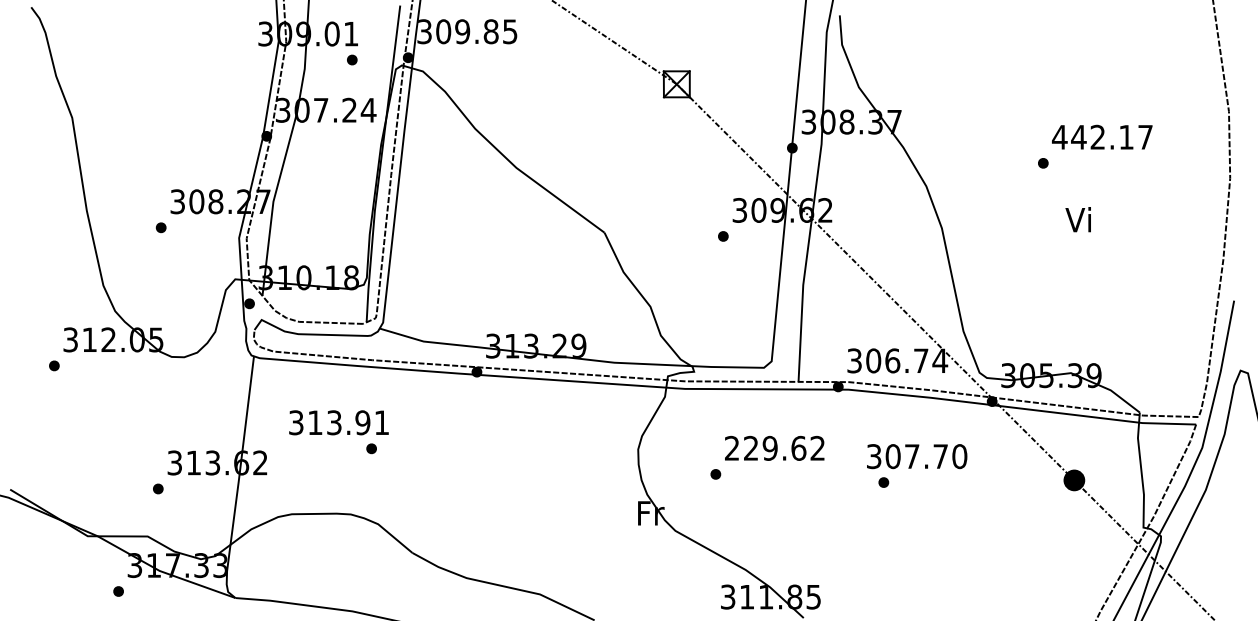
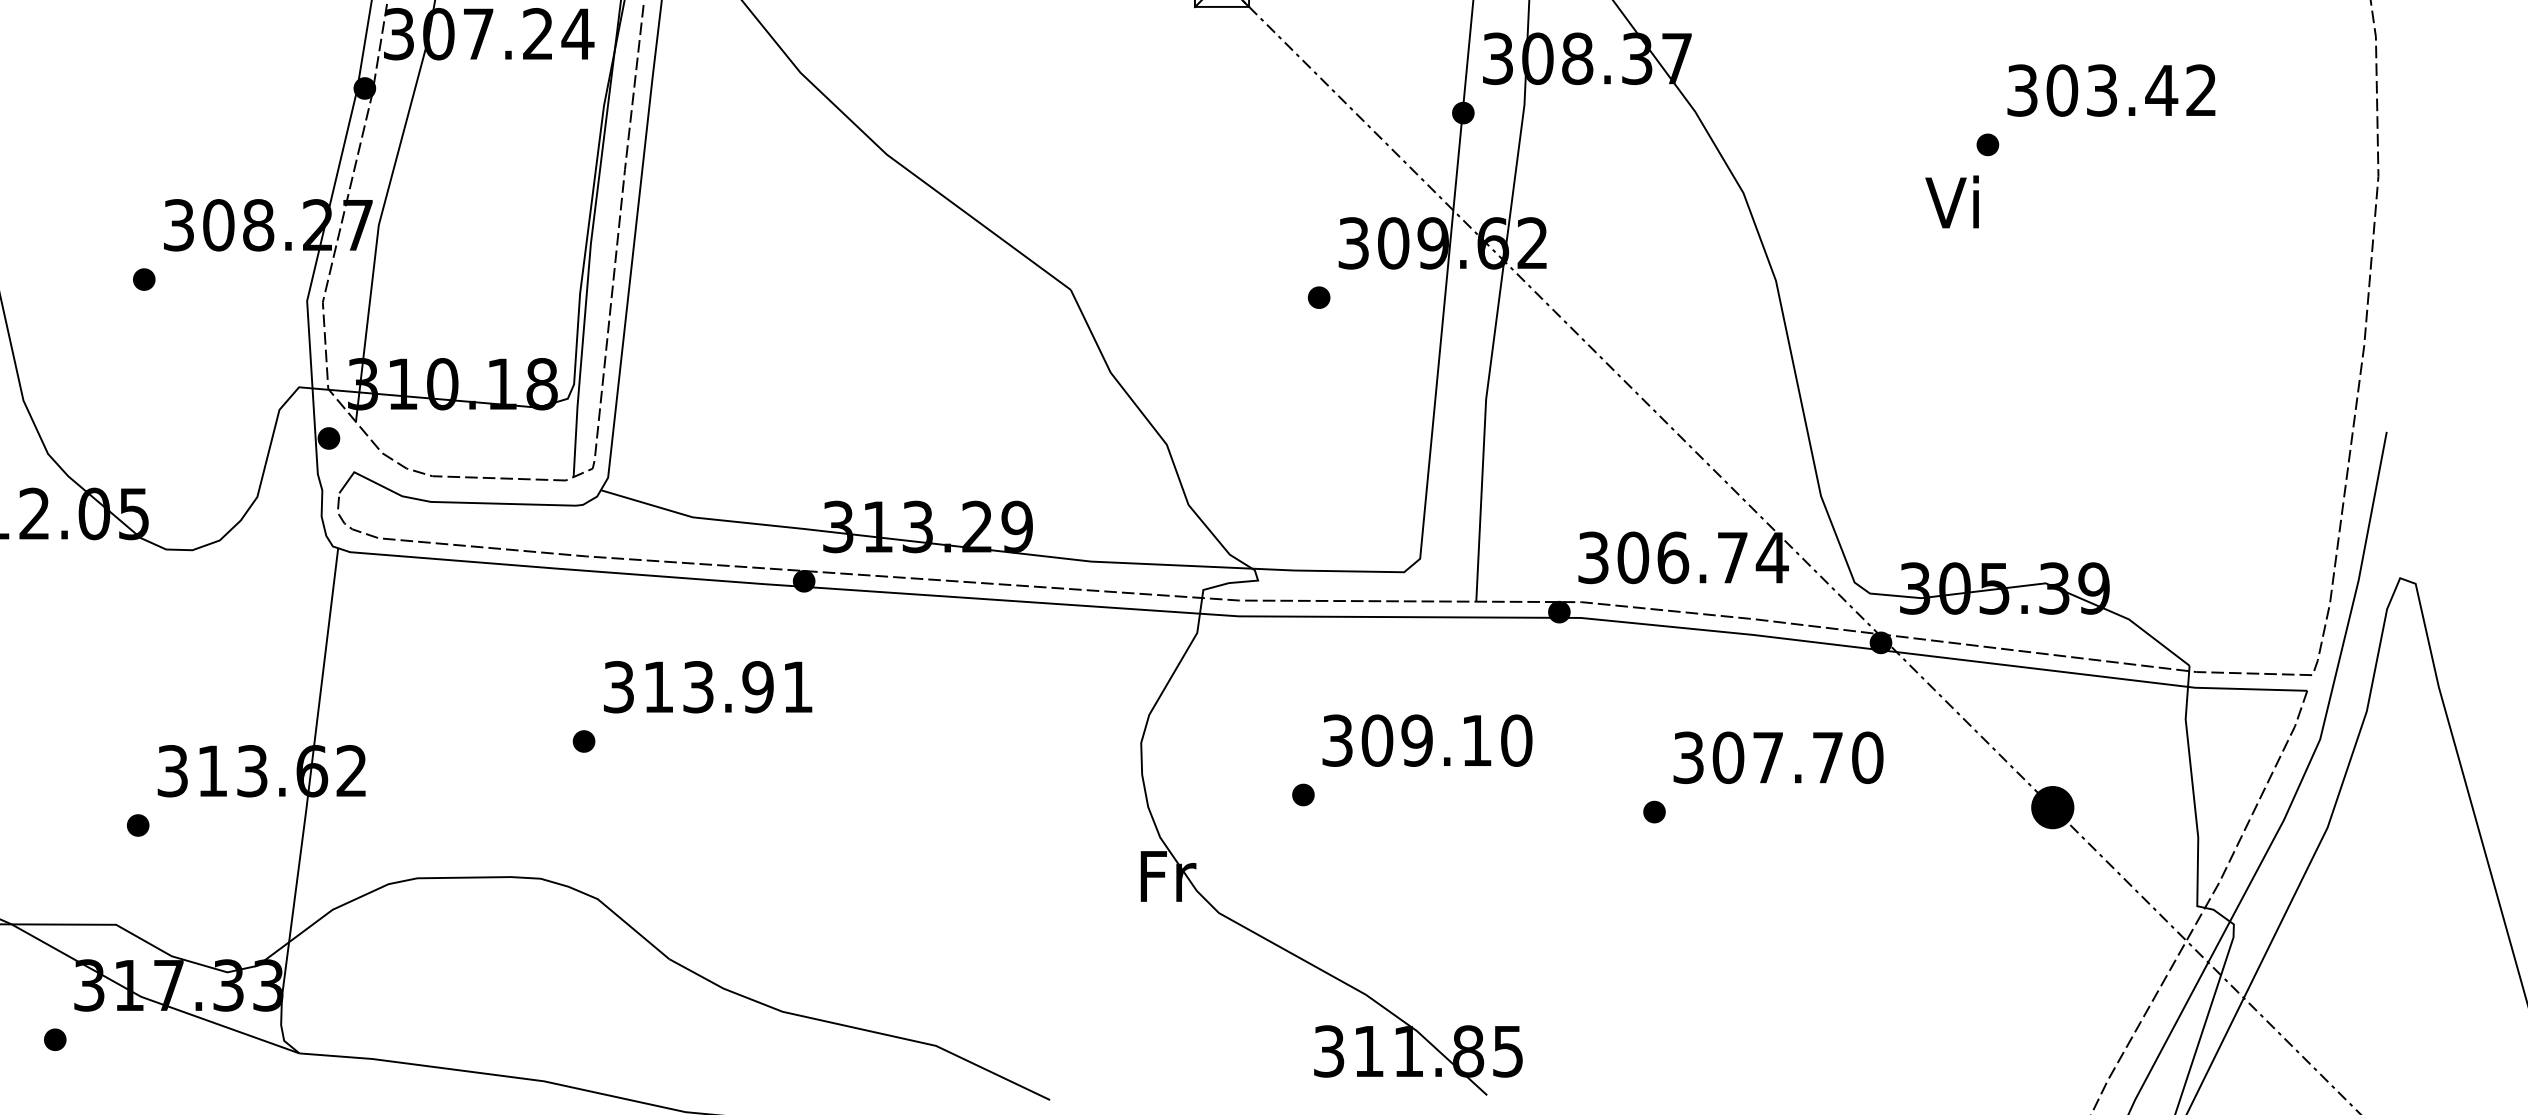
text: (1101, 136) -> (2109, 88), 442.17 -> 303.42
text: (1077, 219) -> (1950, 201), moved
text: (338, 422) -> (707, 686), moved
text: (775, 447) -> (1428, 738), 229.62 -> 309.10
text: (917, 456) -> (1779, 757), moved

